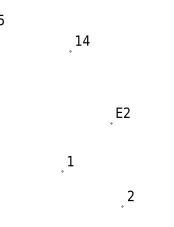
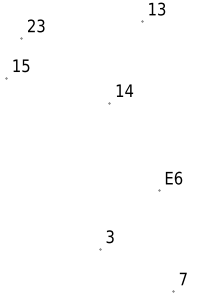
text: (127, 112) -> (178, 177), E2 -> E6
text: (70, 160) -> (109, 236), 1 -> 3
text: (130, 195) -> (182, 278), 2 -> 7

